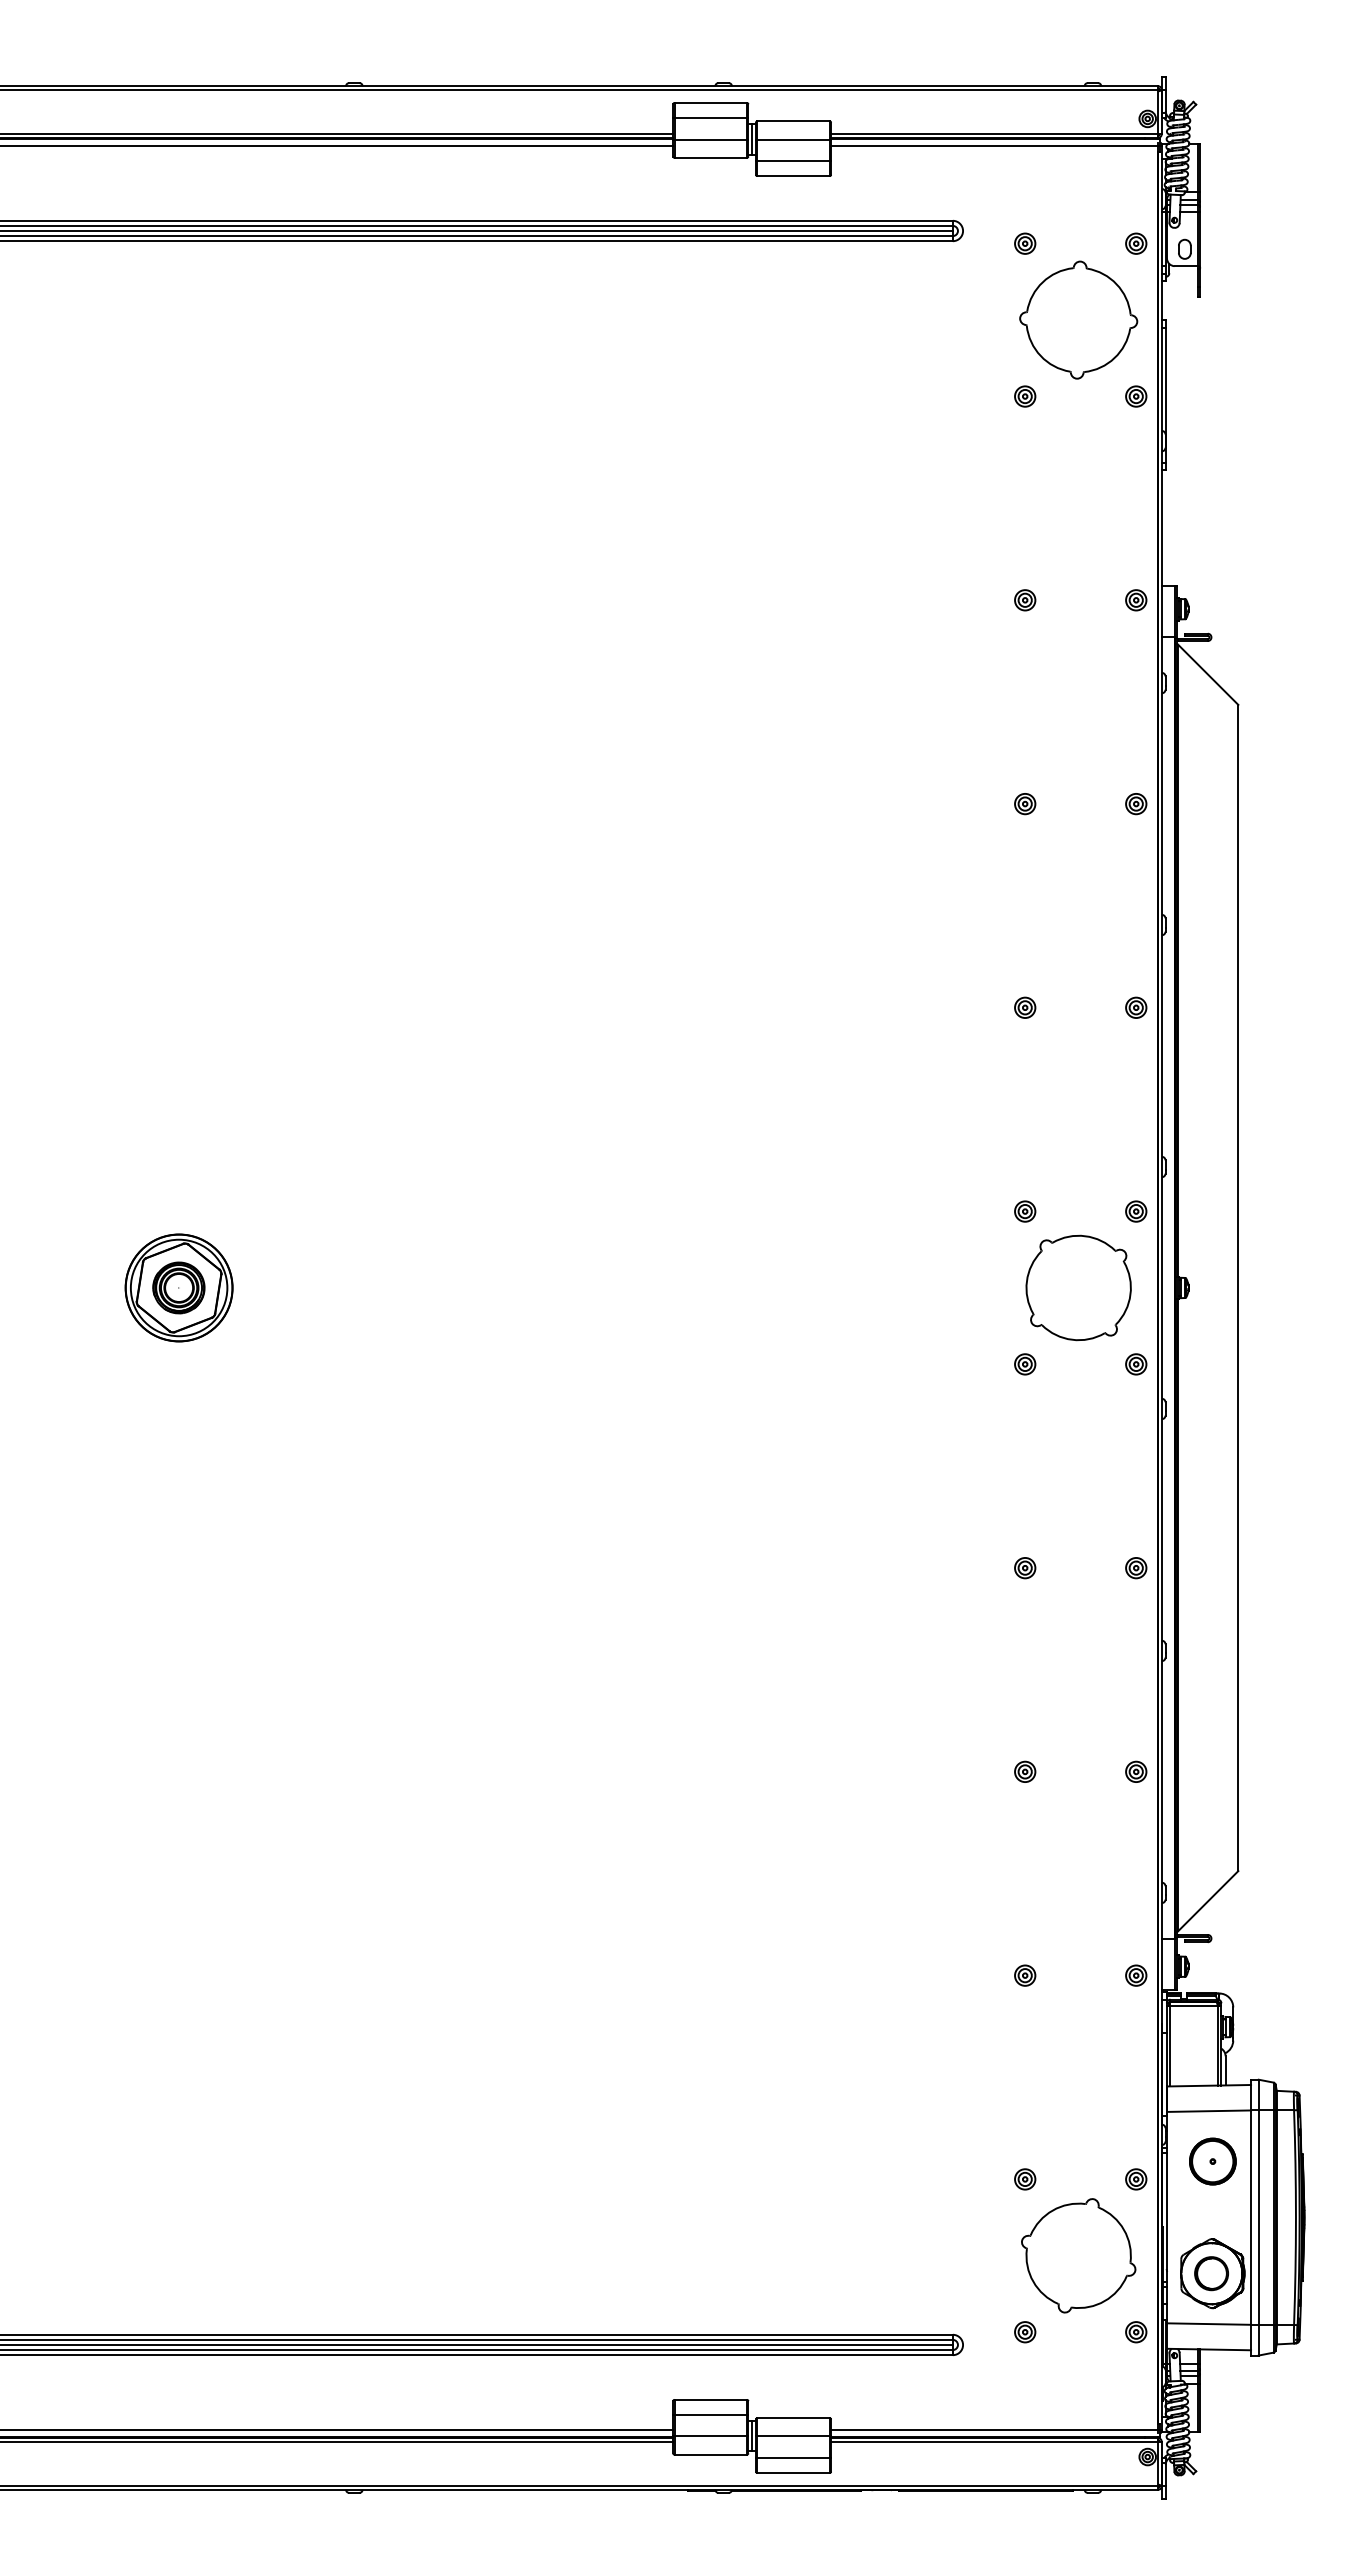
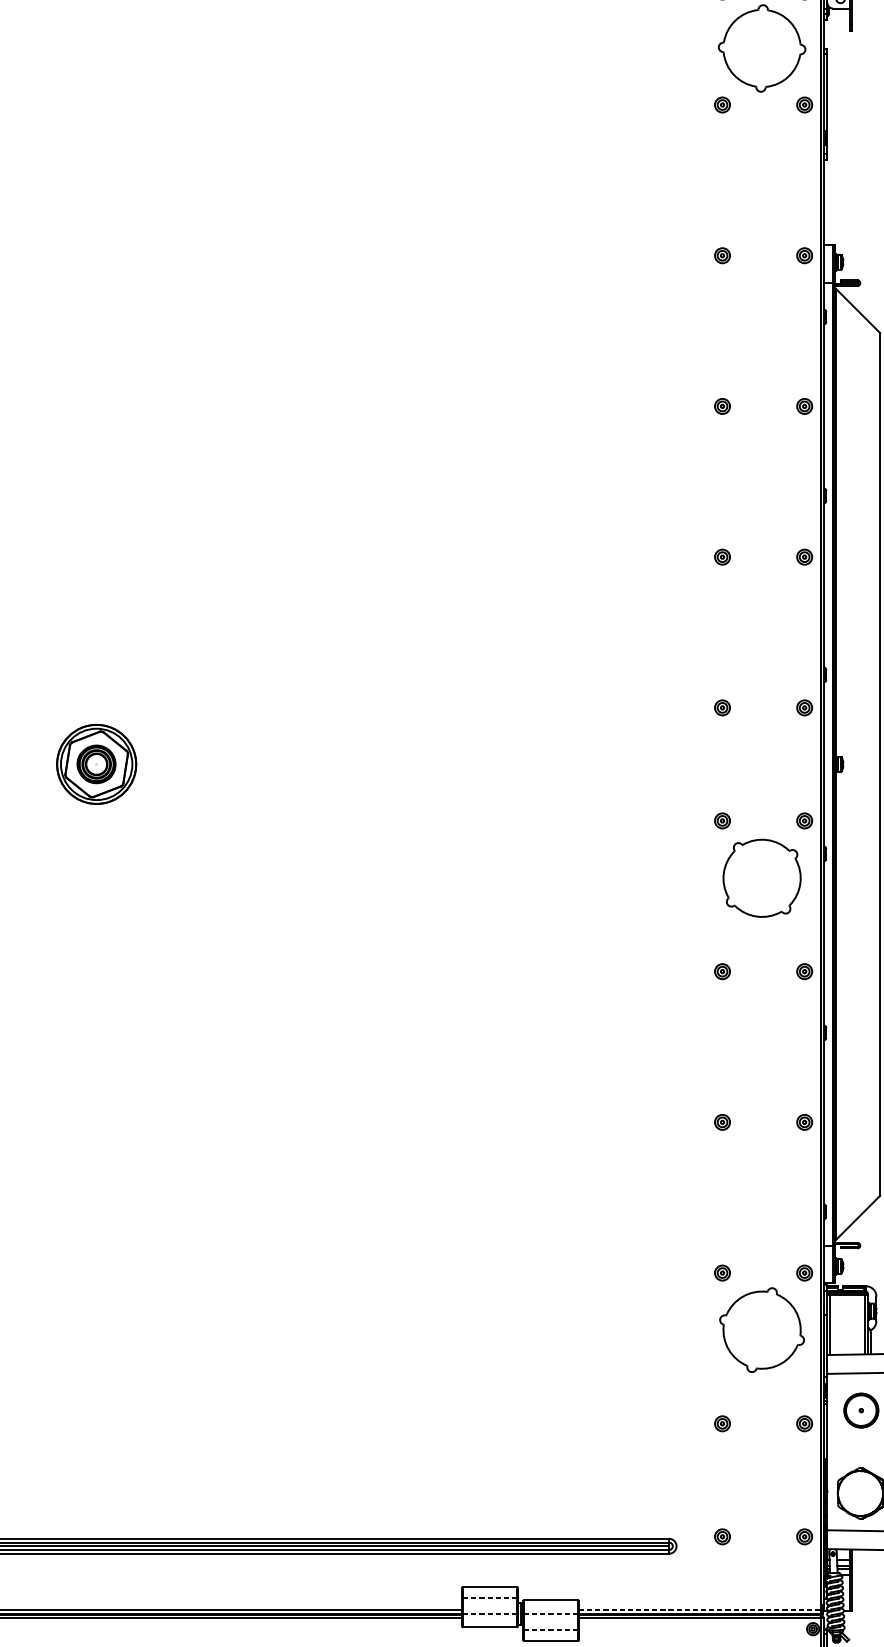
part: (1078, 1287) -> (761, 877), moved
part: (1078, 2255) -> (761, 1329), moved
part: (1211, 2273) -> (860, 1493), removed
line: (711, 2415) -> (490, 1598), solid -> dashed
line: (995, 2430) -> (700, 1609), solid -> dashed
line: (711, 2436) -> (490, 1613), solid -> dashed
line: (793, 2436) -> (551, 1613), solid -> dashed
line: (793, 2457) -> (551, 1629), solid -> dashed

